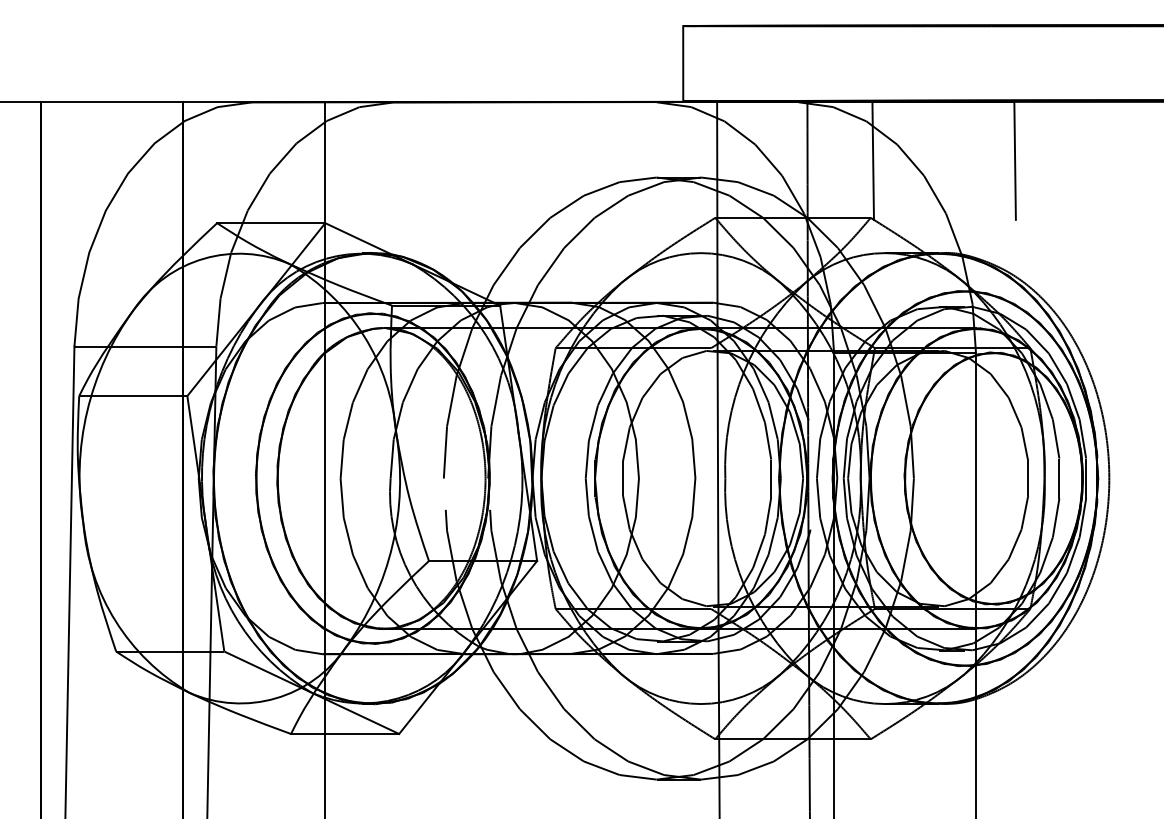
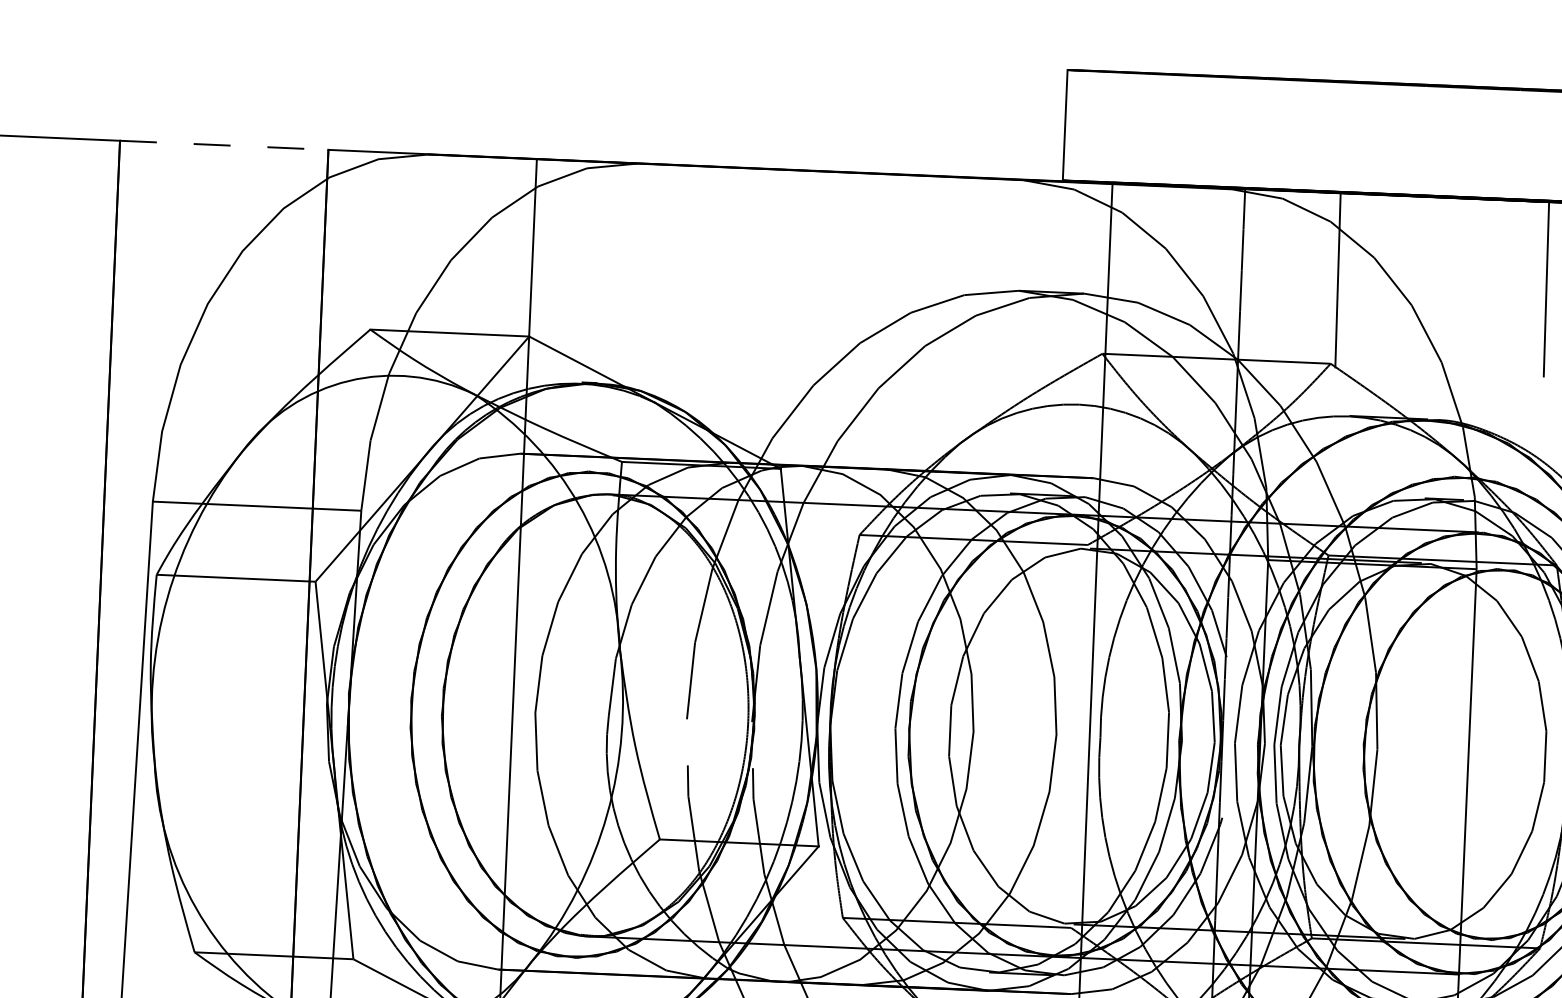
line: (112, 102) -> (224, 145), solid -> dashed

